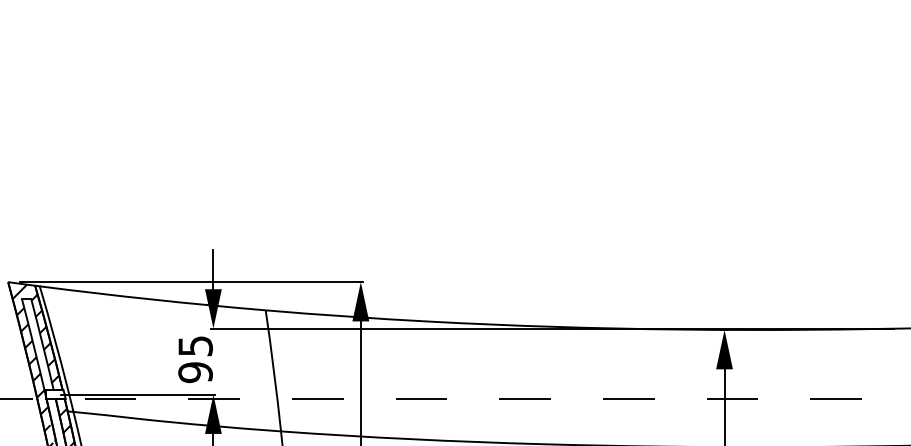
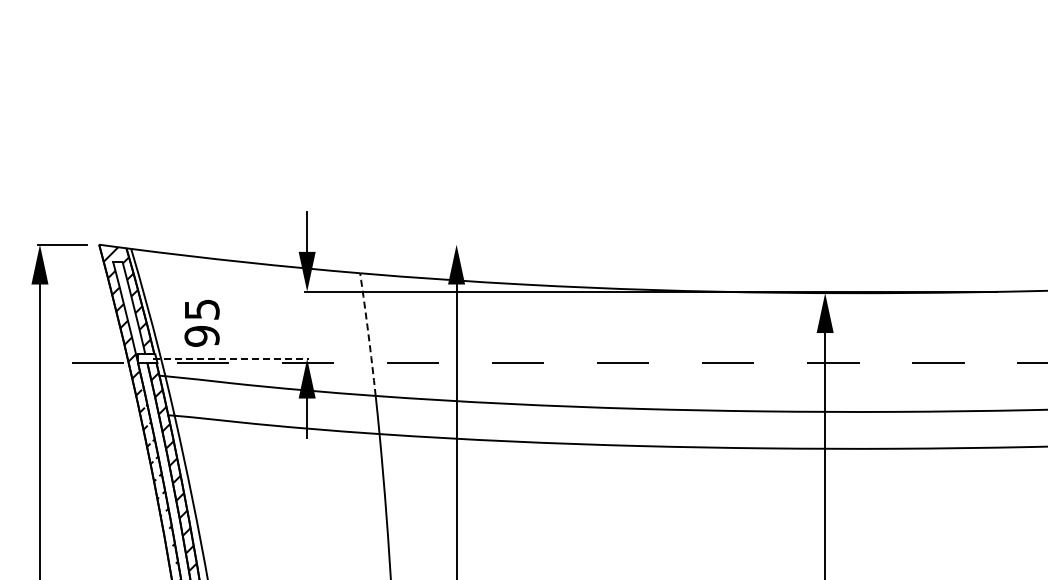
line: (191, 281) -> (284, 244), removed
text: (194, 358) -> (201, 322), moved
arc: (273, 370) -> (368, 334), solid -> dashed
line: (138, 394) -> (231, 358), solid -> dashed

